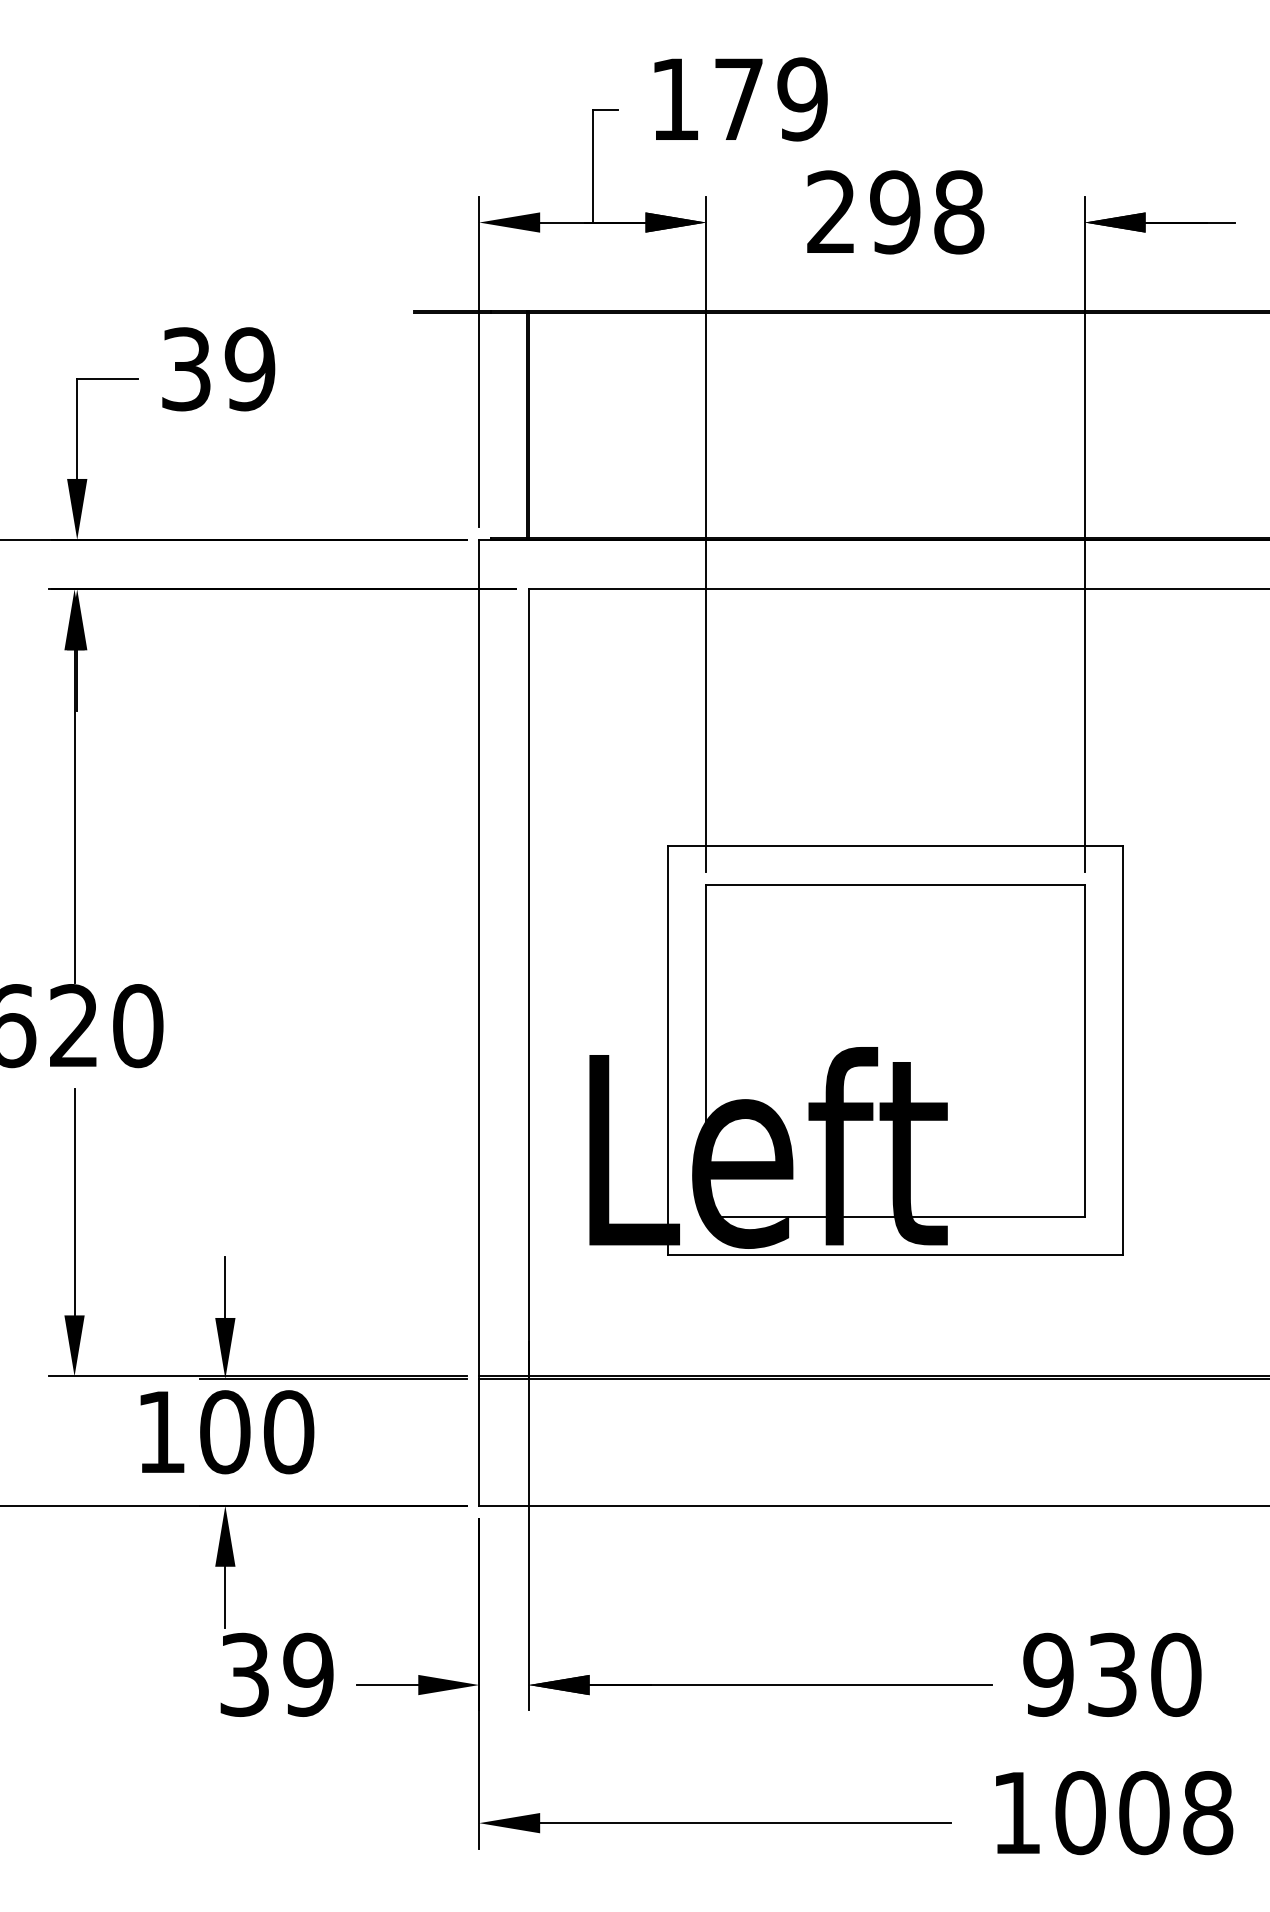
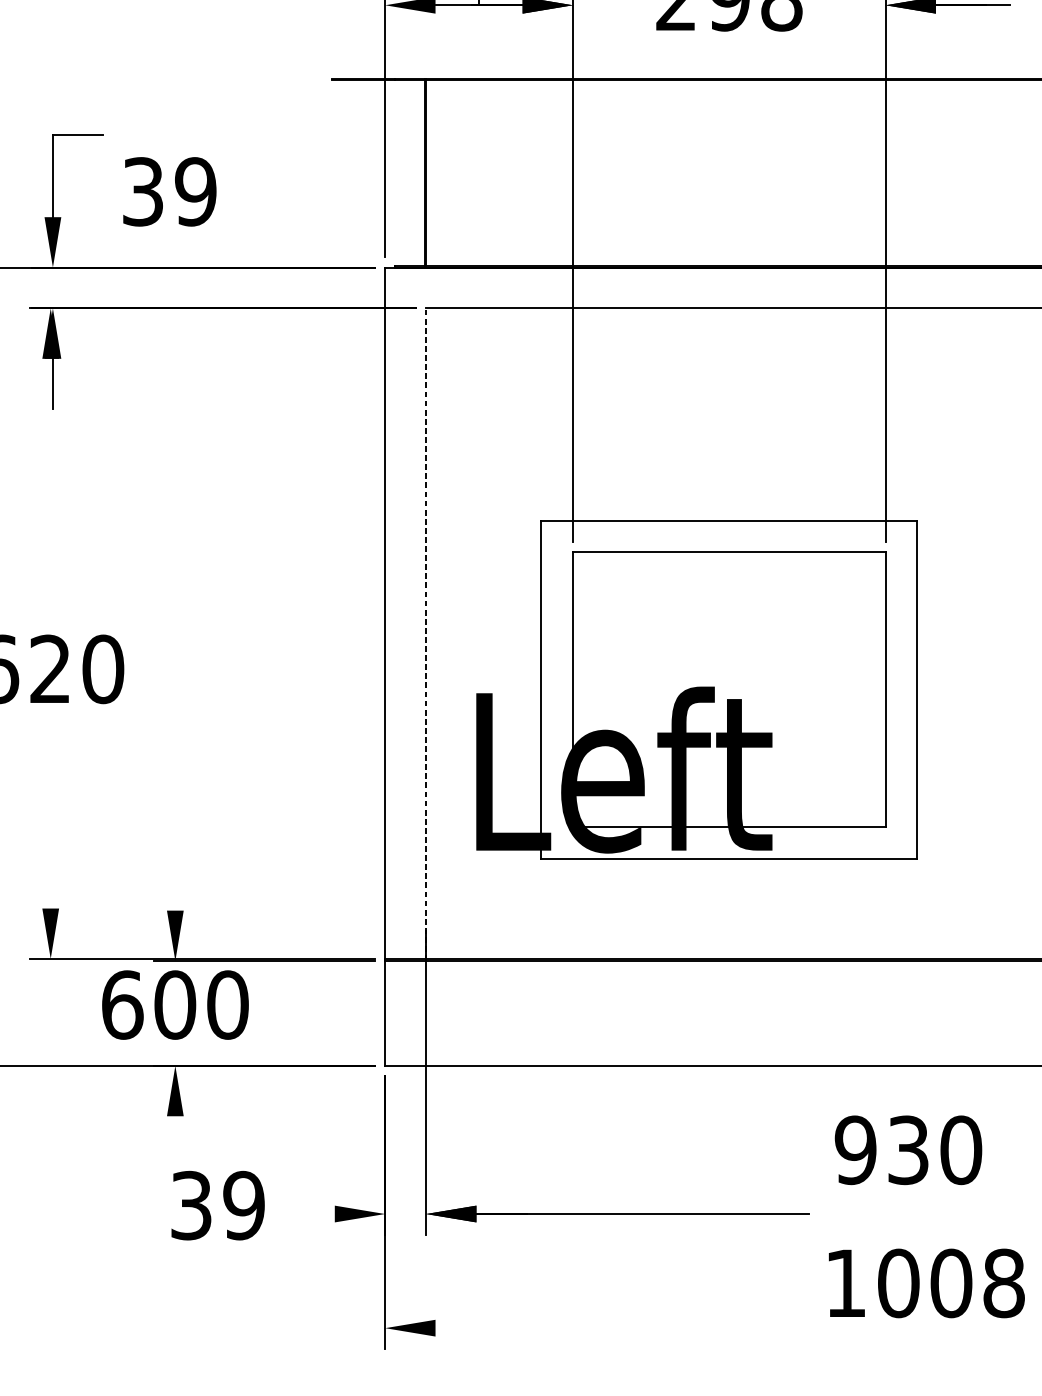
text: (218, 369) -> (169, 192), moved
line: (74, 816) -> (50, 496), removed
line: (528, 984) -> (425, 635), solid -> dashed
line: (74, 1202) -> (50, 815), removed
line: (225, 1287) -> (175, 885), removed
text: (161, 1432) -> (122, 1005), 100 -> 600
line: (225, 1596) -> (175, 1140), removed
text: (1112, 1674) -> (908, 1149), moved
line: (387, 1685) -> (309, 1214), removed
text: (1114, 1813) -> (926, 1283), moved
line: (745, 1823) -> (605, 1328), removed

